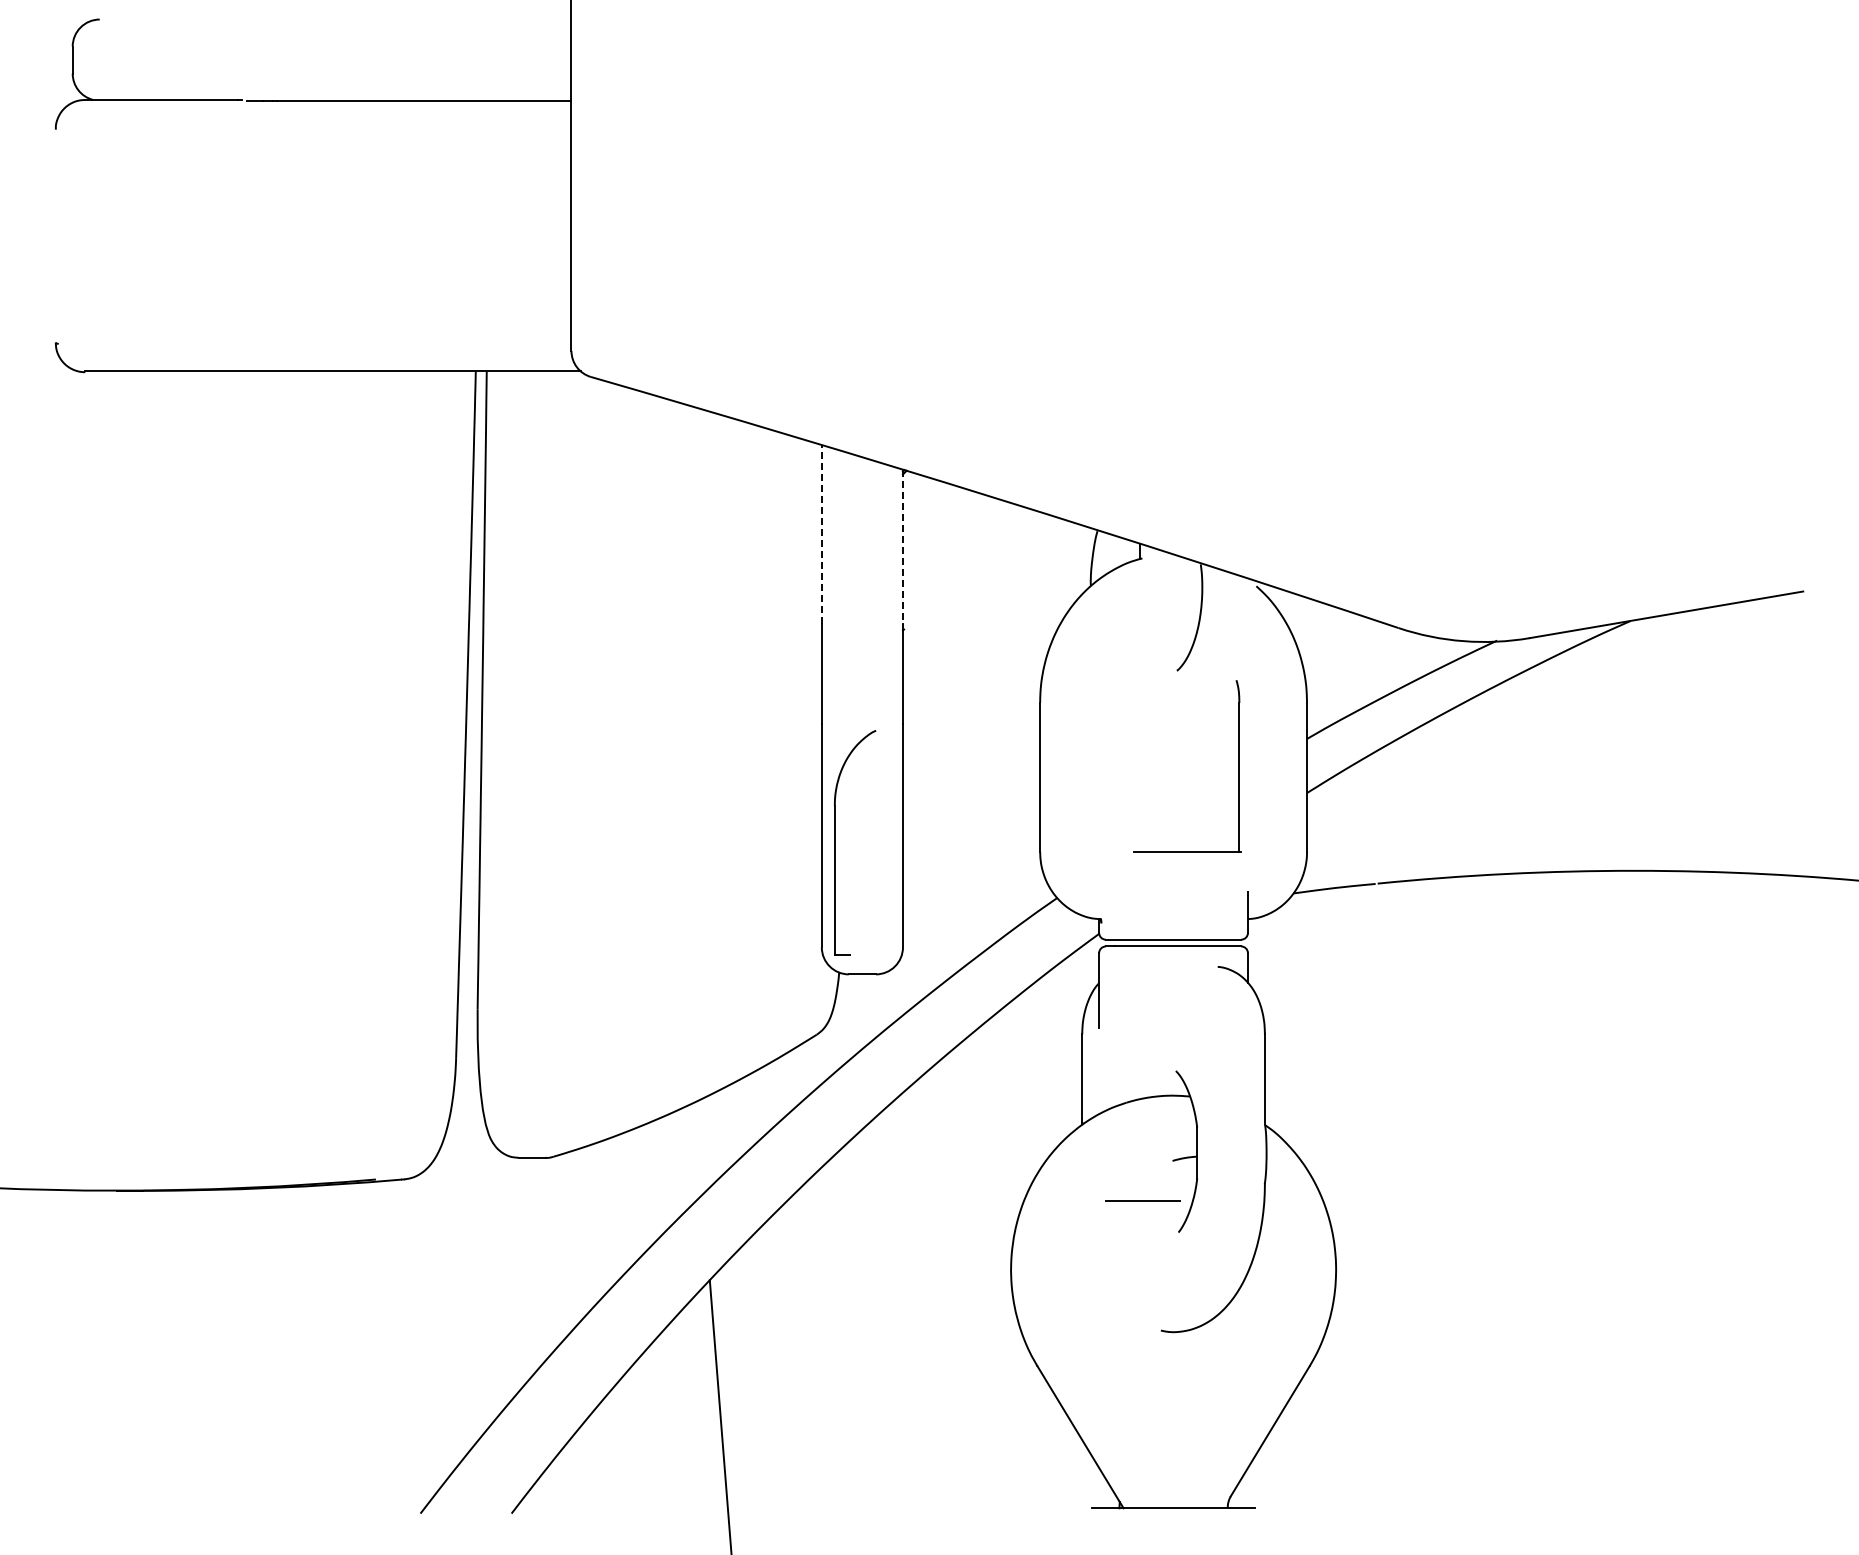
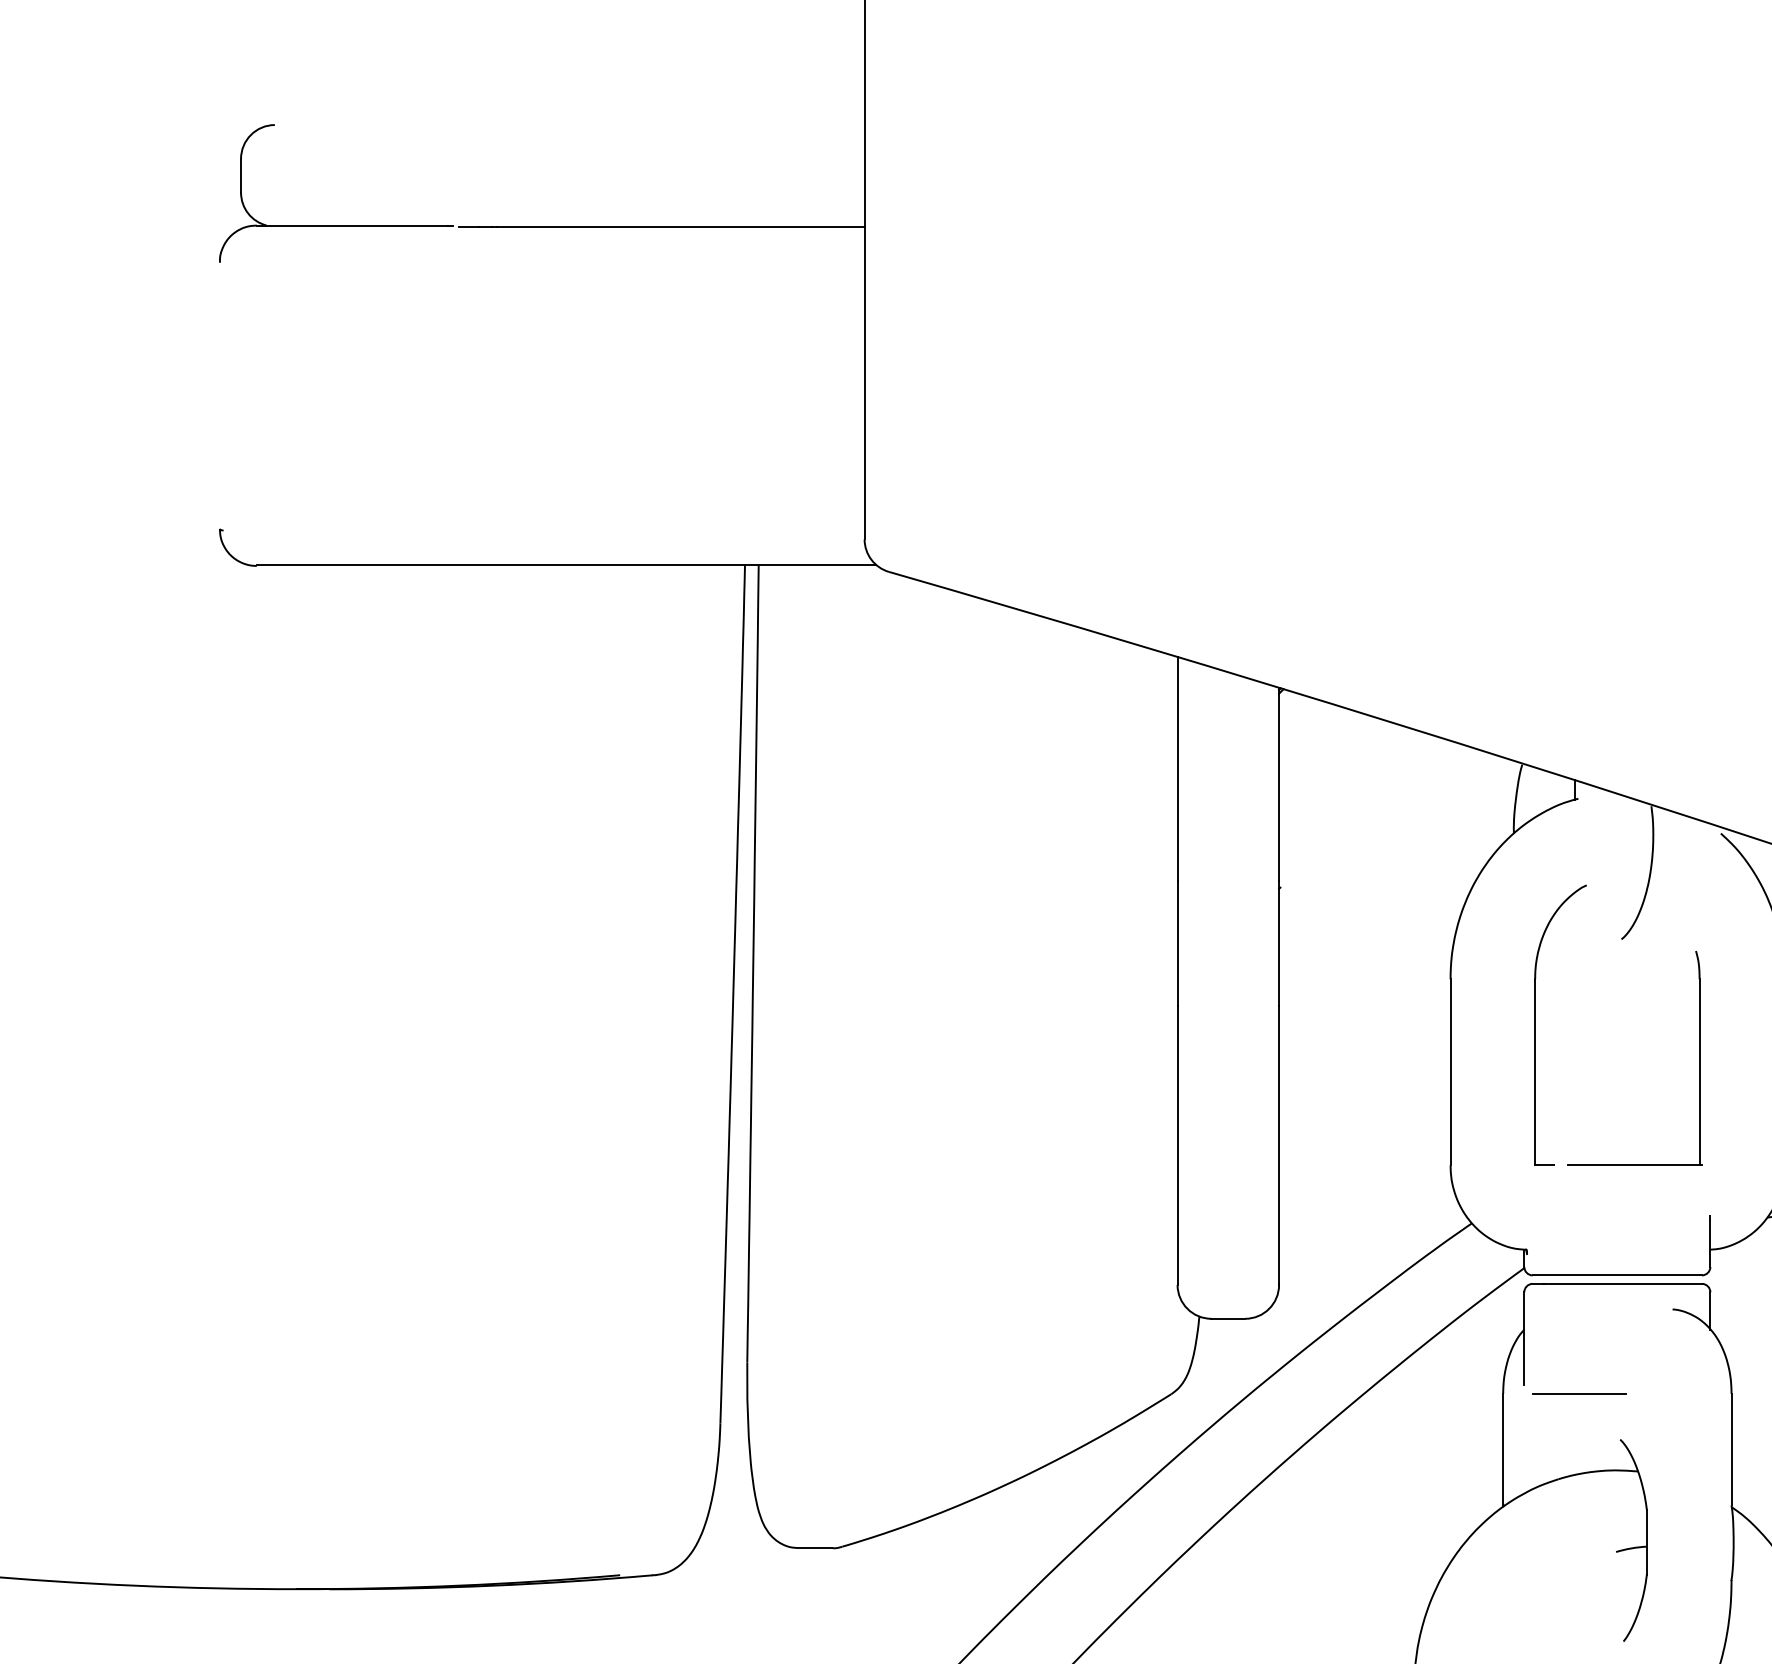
line: (821, 534) -> (1177, 768), dashed -> solid
line: (902, 547) -> (1278, 785), dashed -> solid
part: (835, 842) -> (1536, 1025), moved
line: (1142, 1200) -> (1578, 1392), moved

